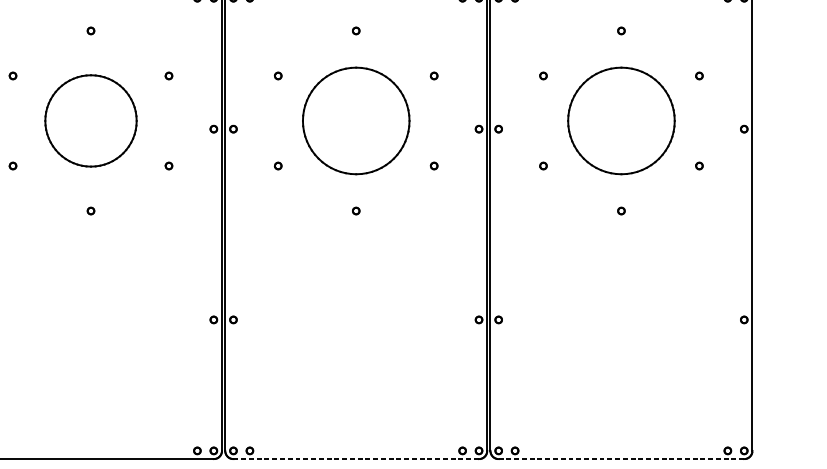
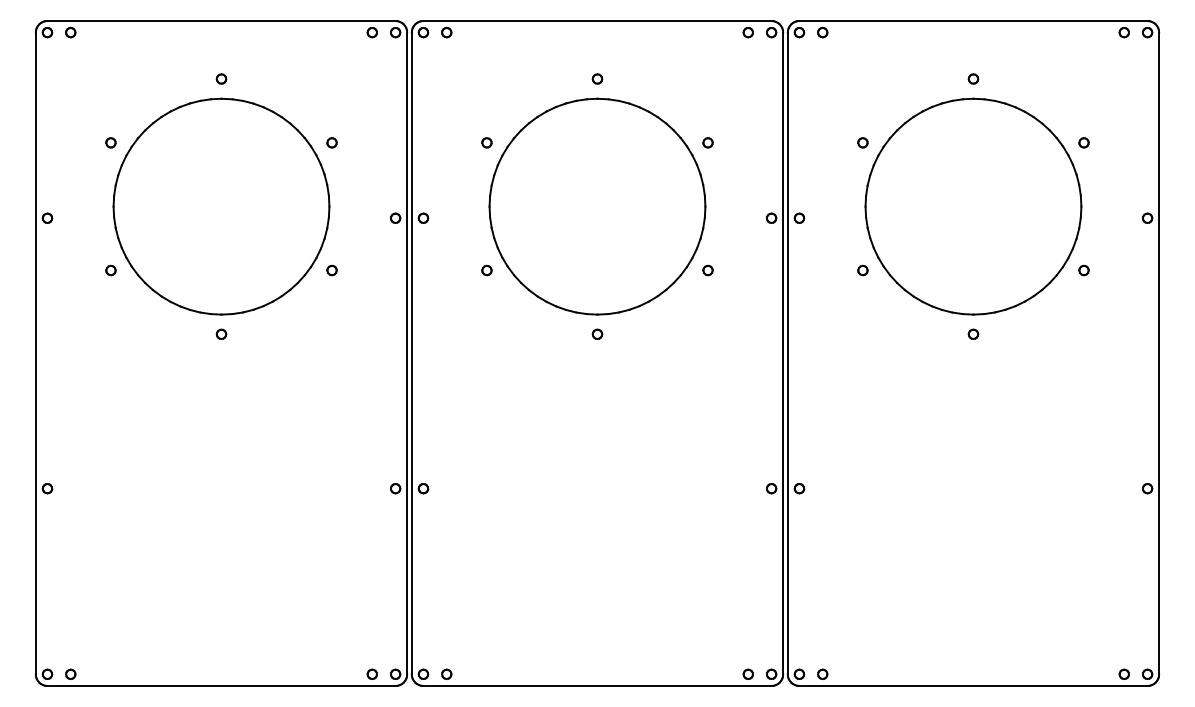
part: (91, 120) -> (221, 206), size x1.67
part: (356, 120) -> (597, 206), size x1.43
part: (621, 120) -> (973, 206), size x1.43
line: (356, 458) -> (597, 685), dashed -> solid
line: (621, 458) -> (973, 685), dashed -> solid

